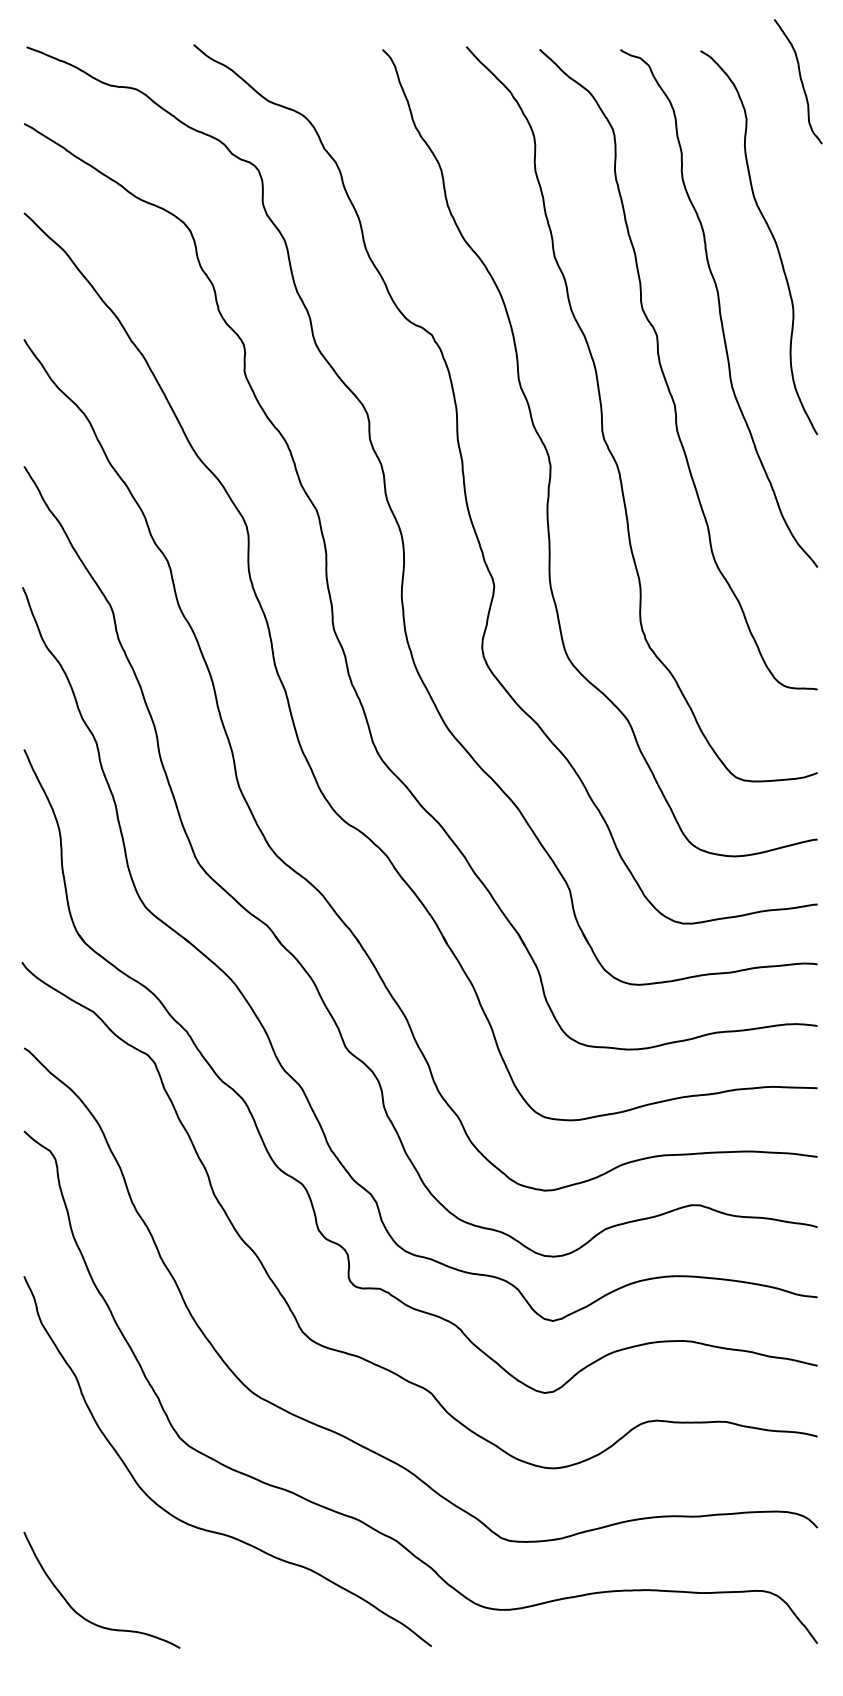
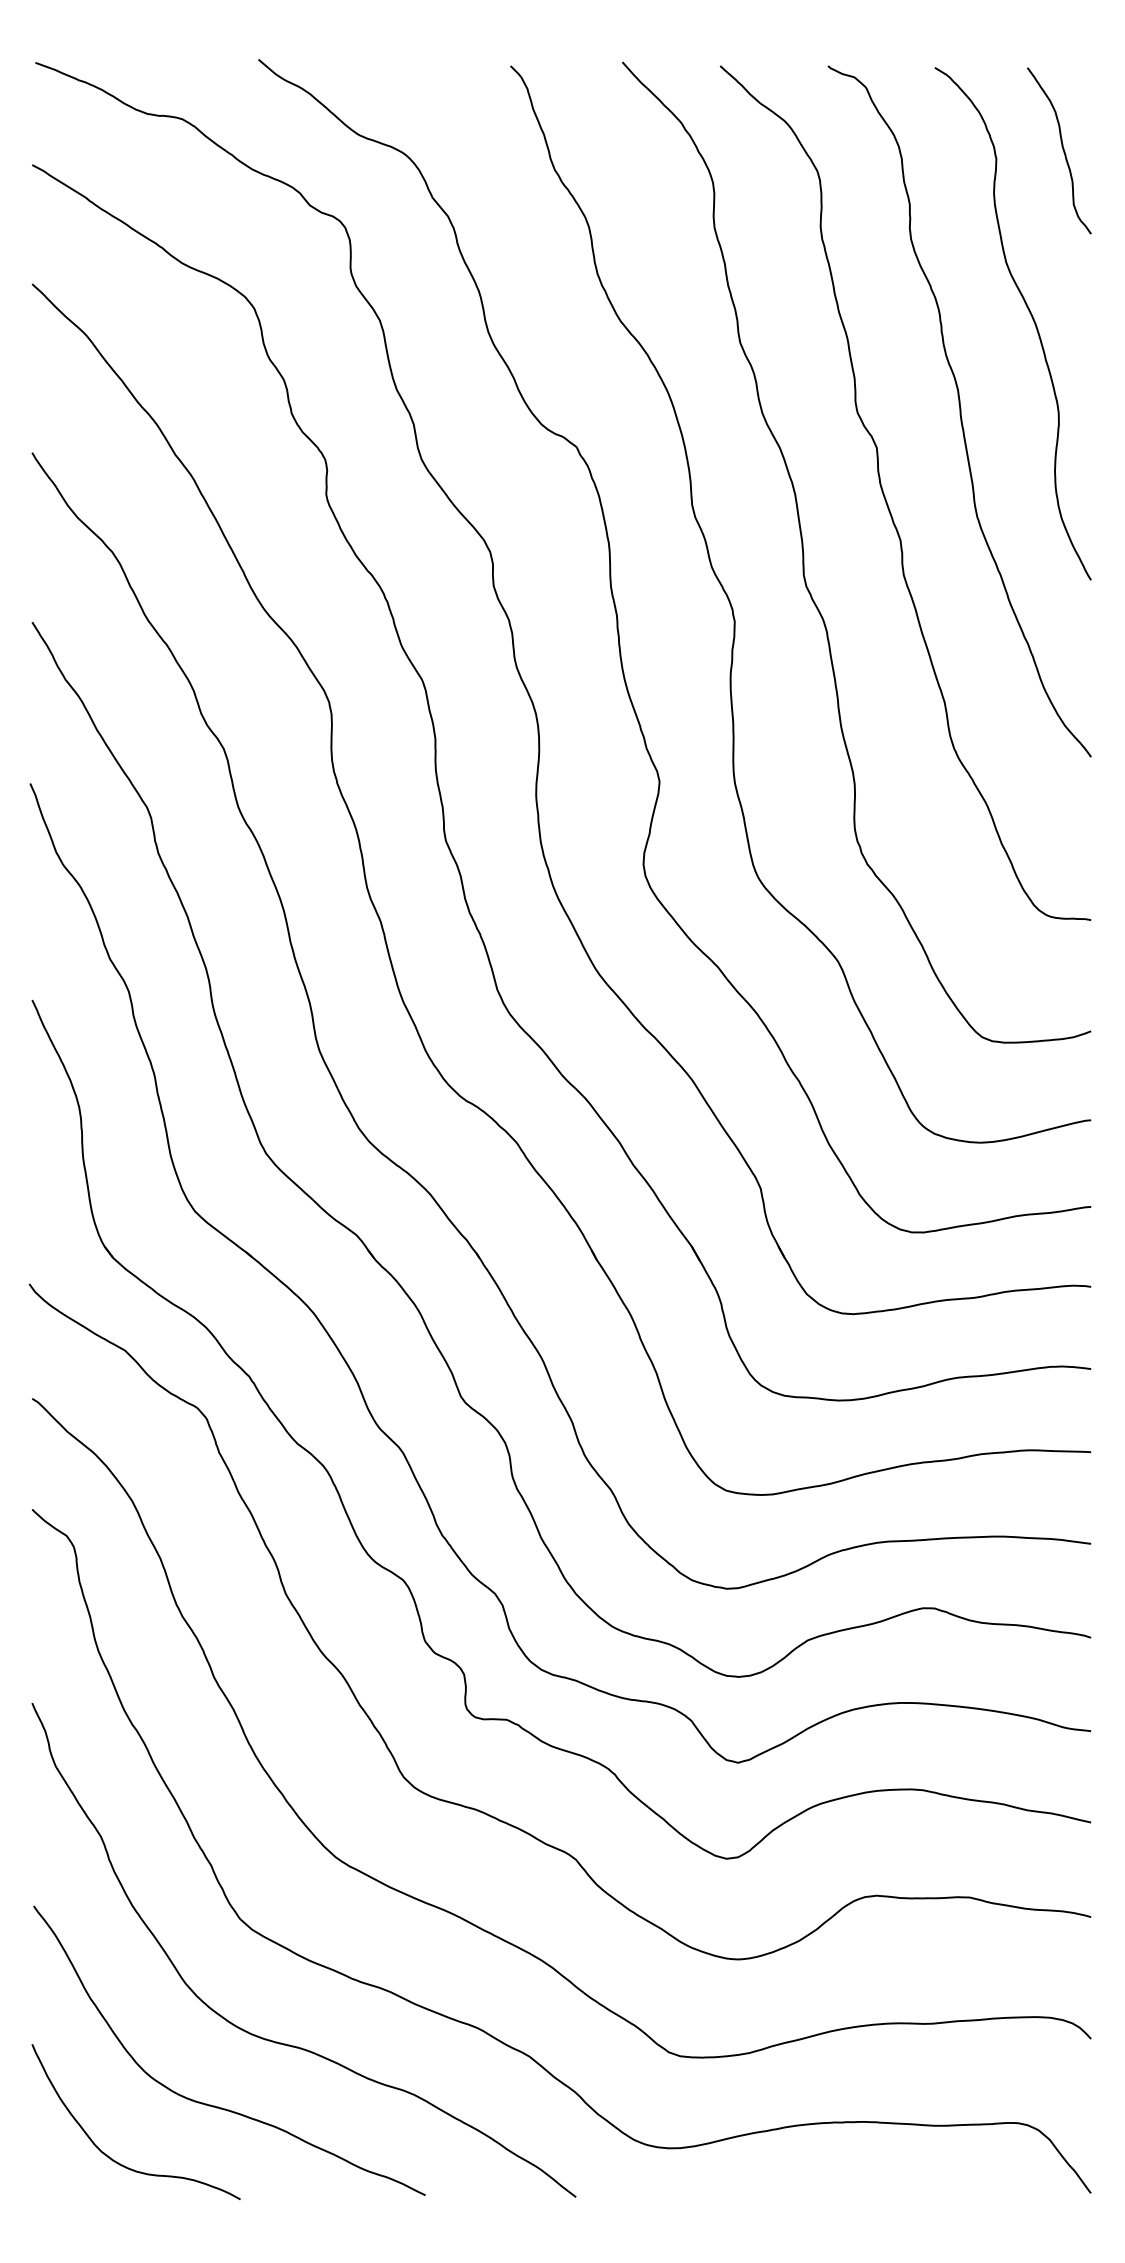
curve: (800, 80) -> (1062, 149), moved
curve: (160, 1577) -> (214, 2105), added

